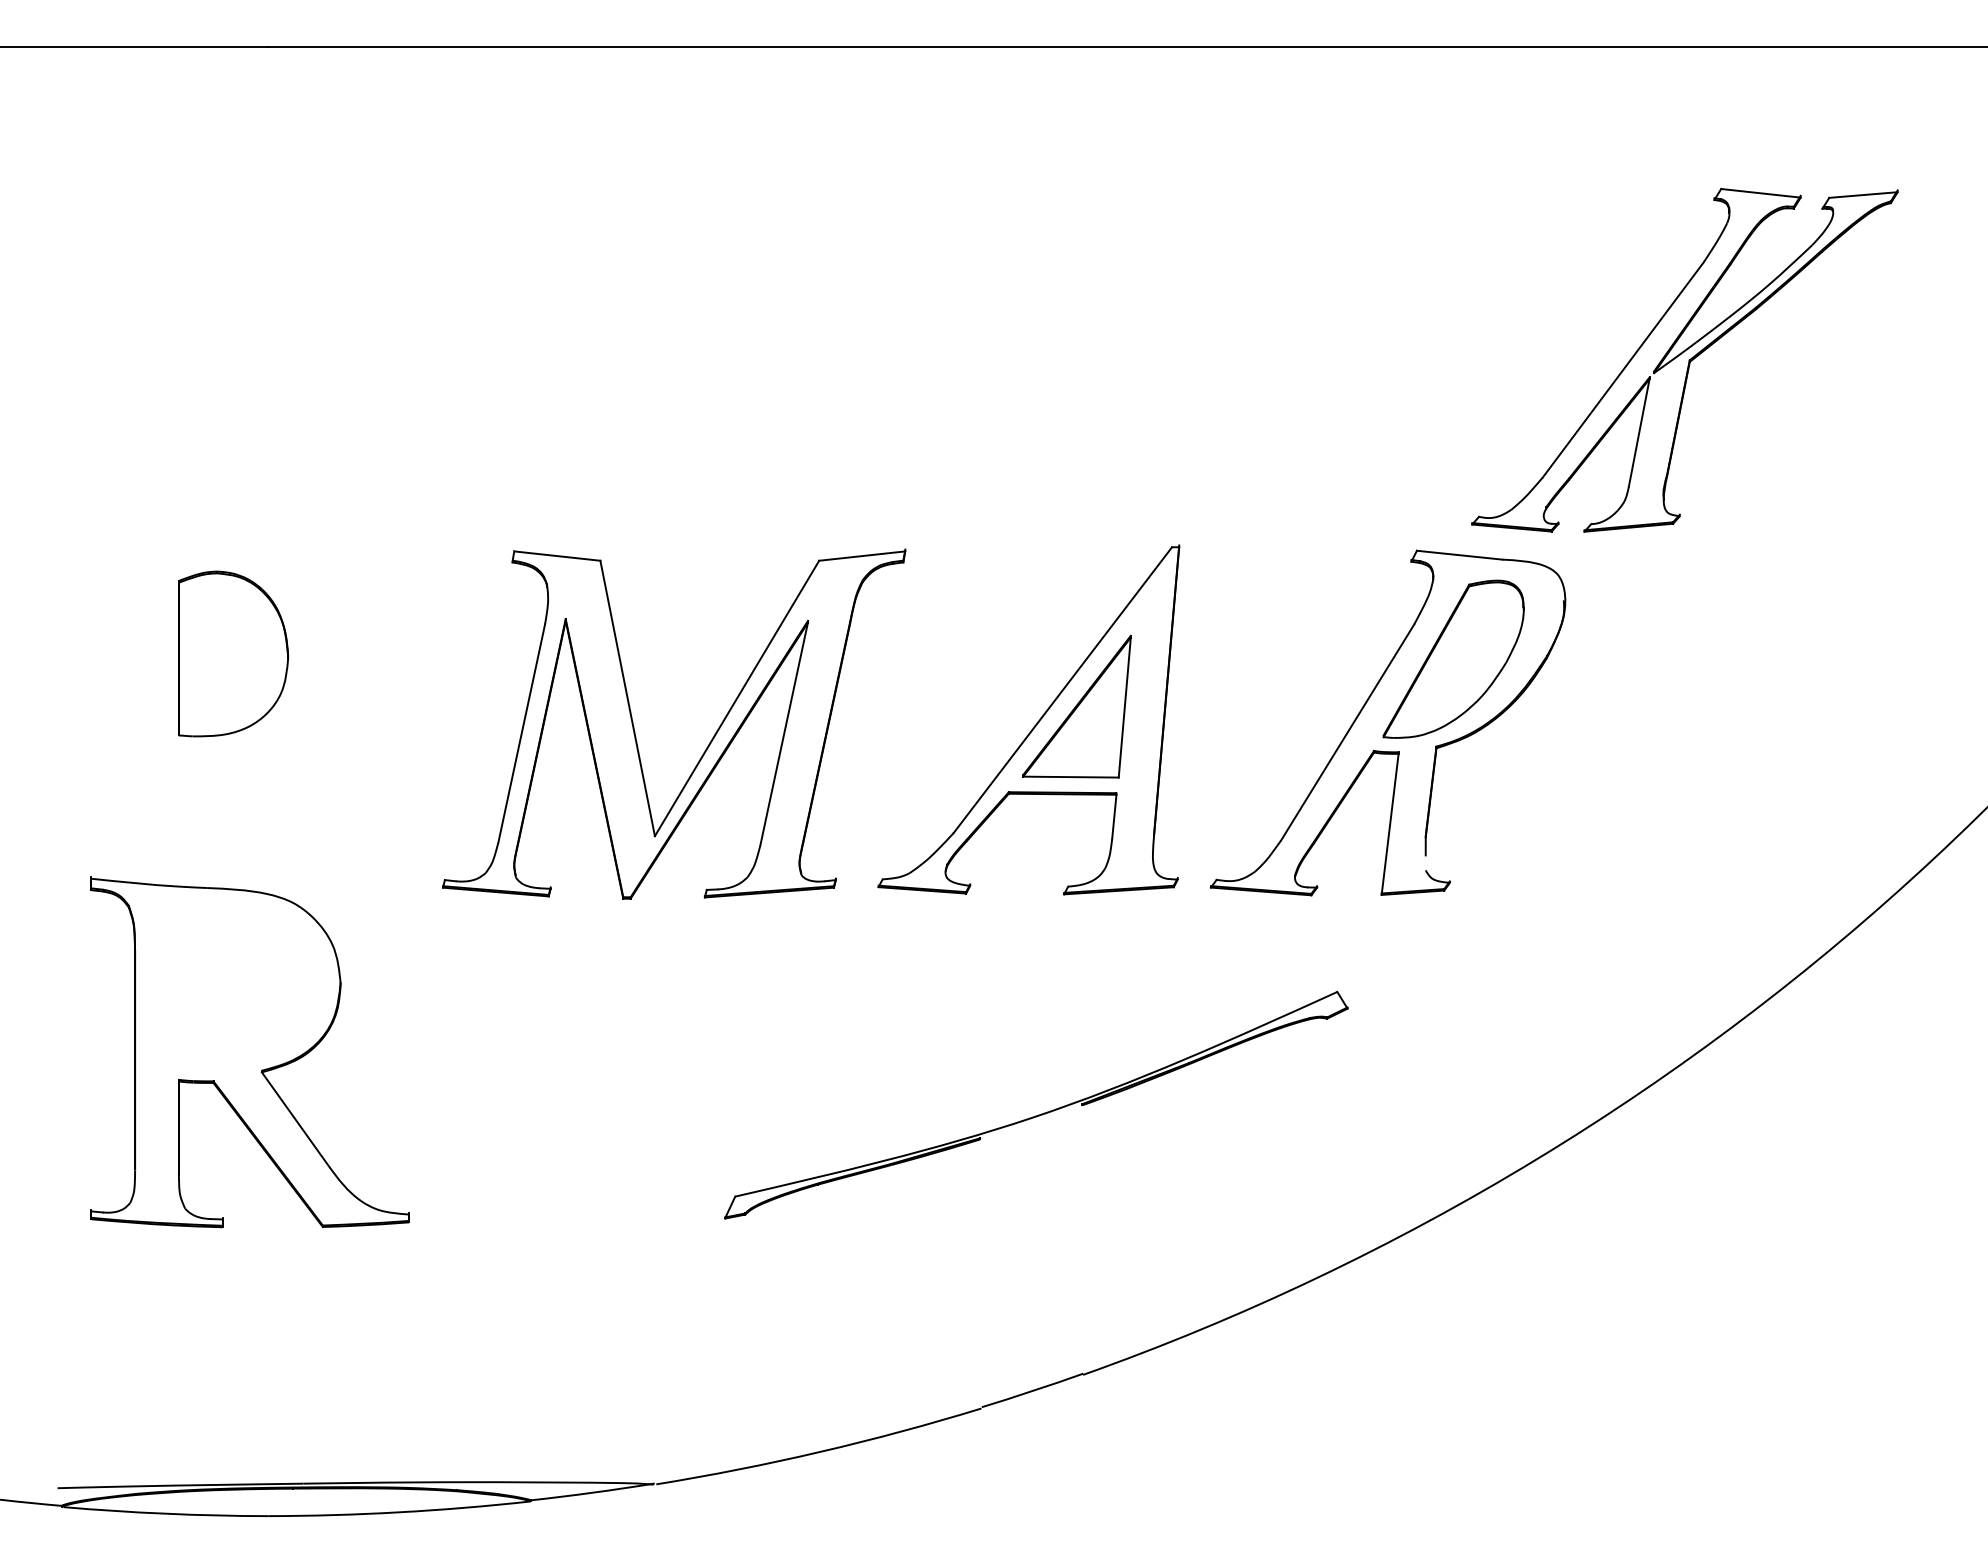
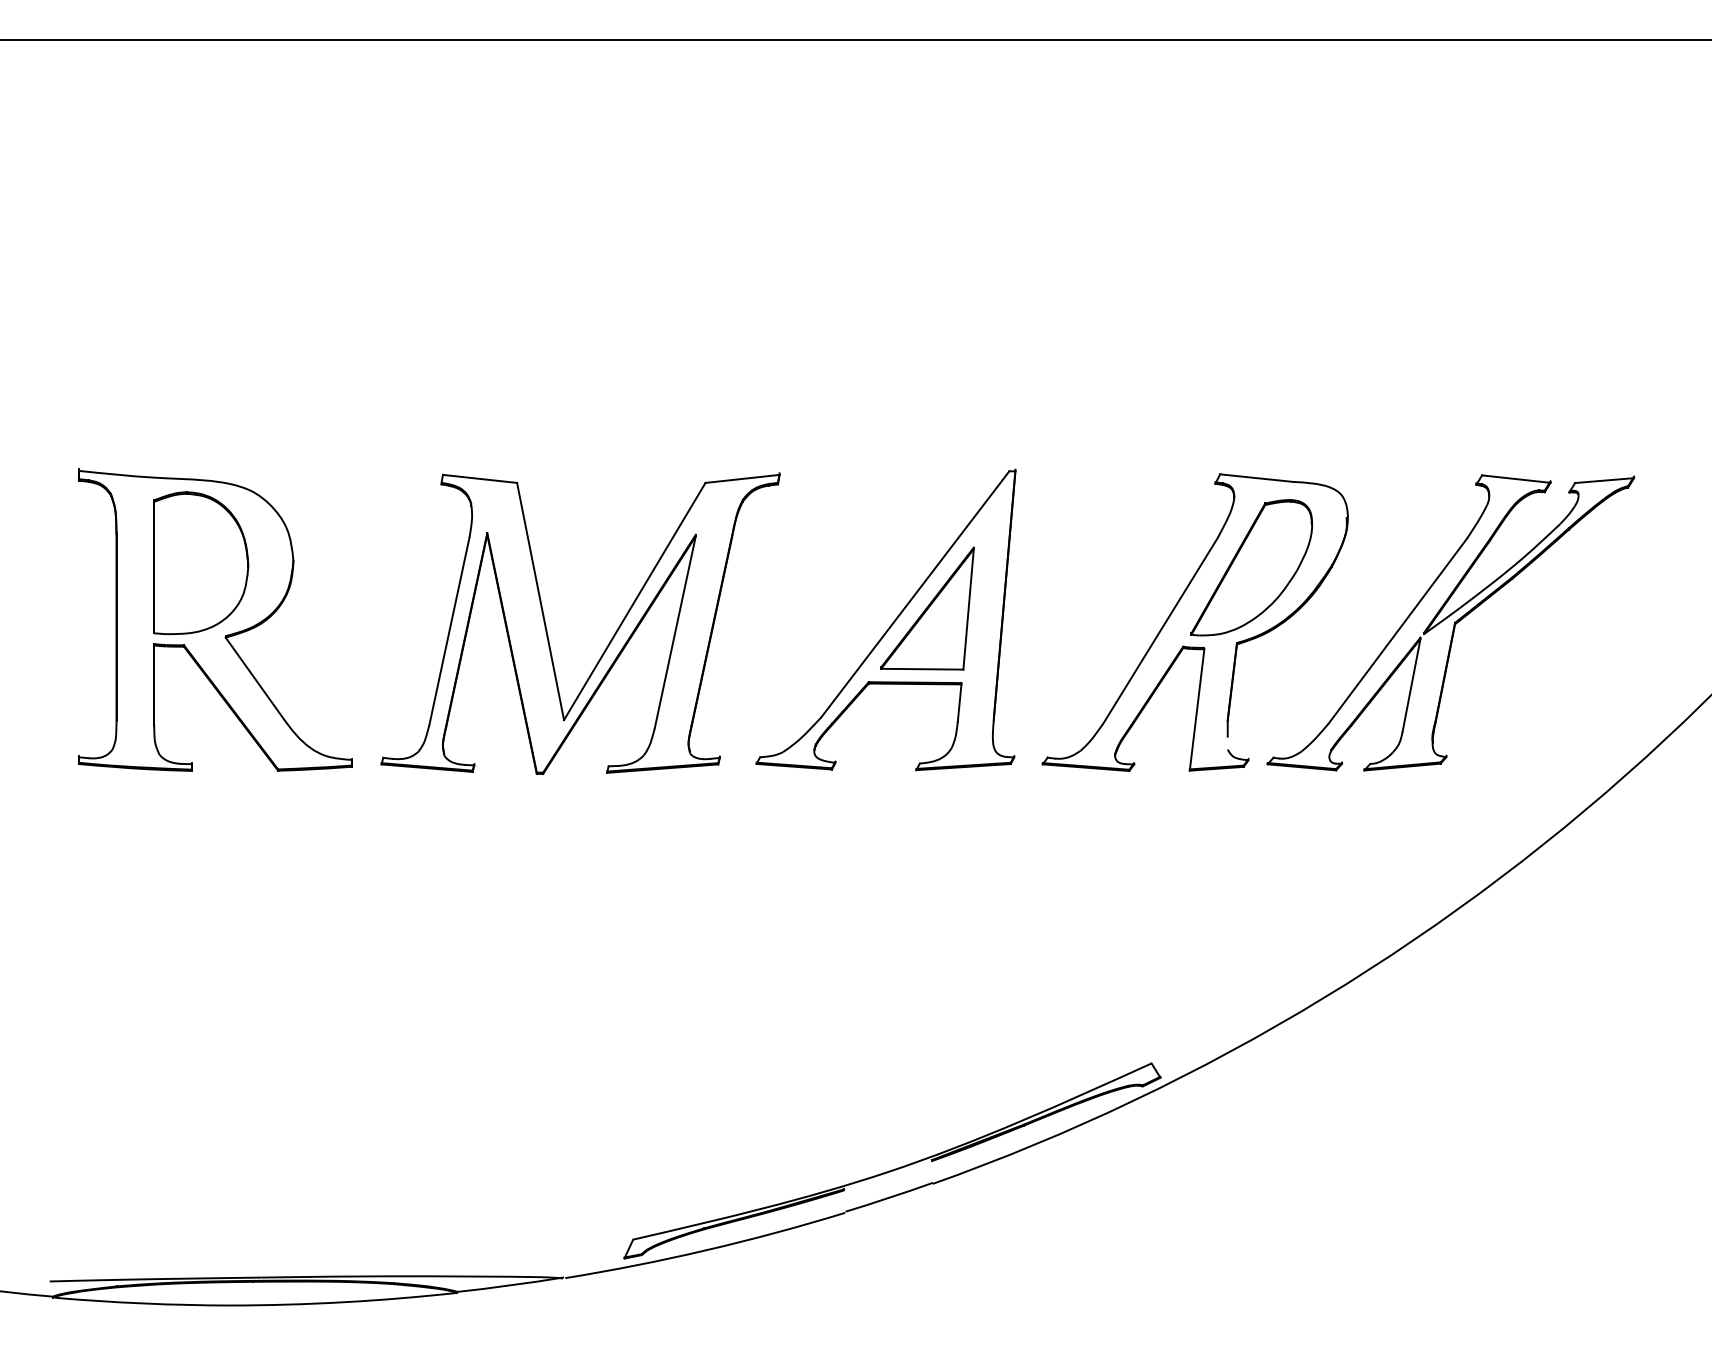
part: (1684, 360) -> (1450, 623), moved
part: (249, 1052) -> (214, 620), moved
part: (1038, 1114) -> (894, 1168), moved

